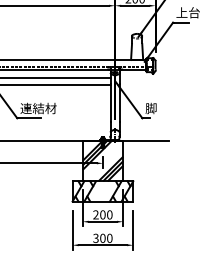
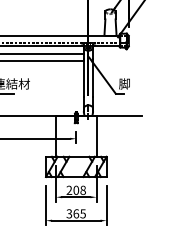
hatch: (102, 160) -> (75, 135), removed
text: (109, 215) -> (82, 190), 200 -> 208
text: (106, 237) -> (79, 212), 300 -> 365

